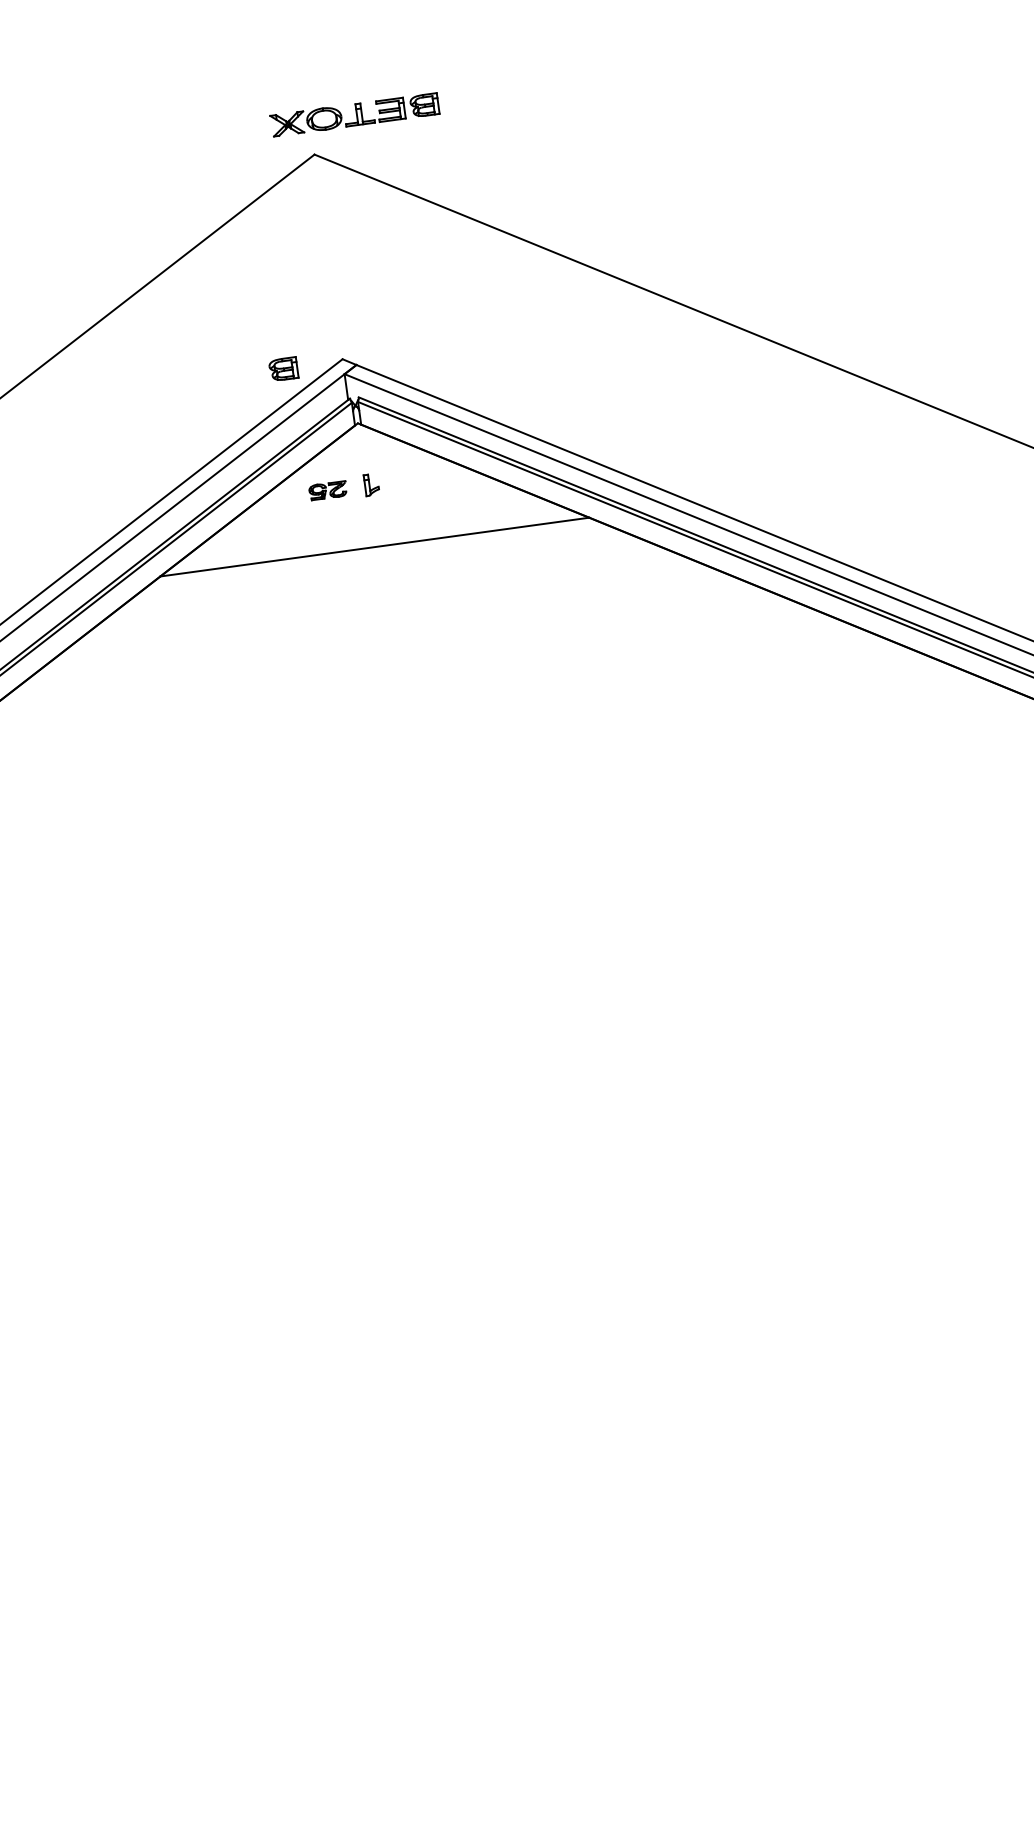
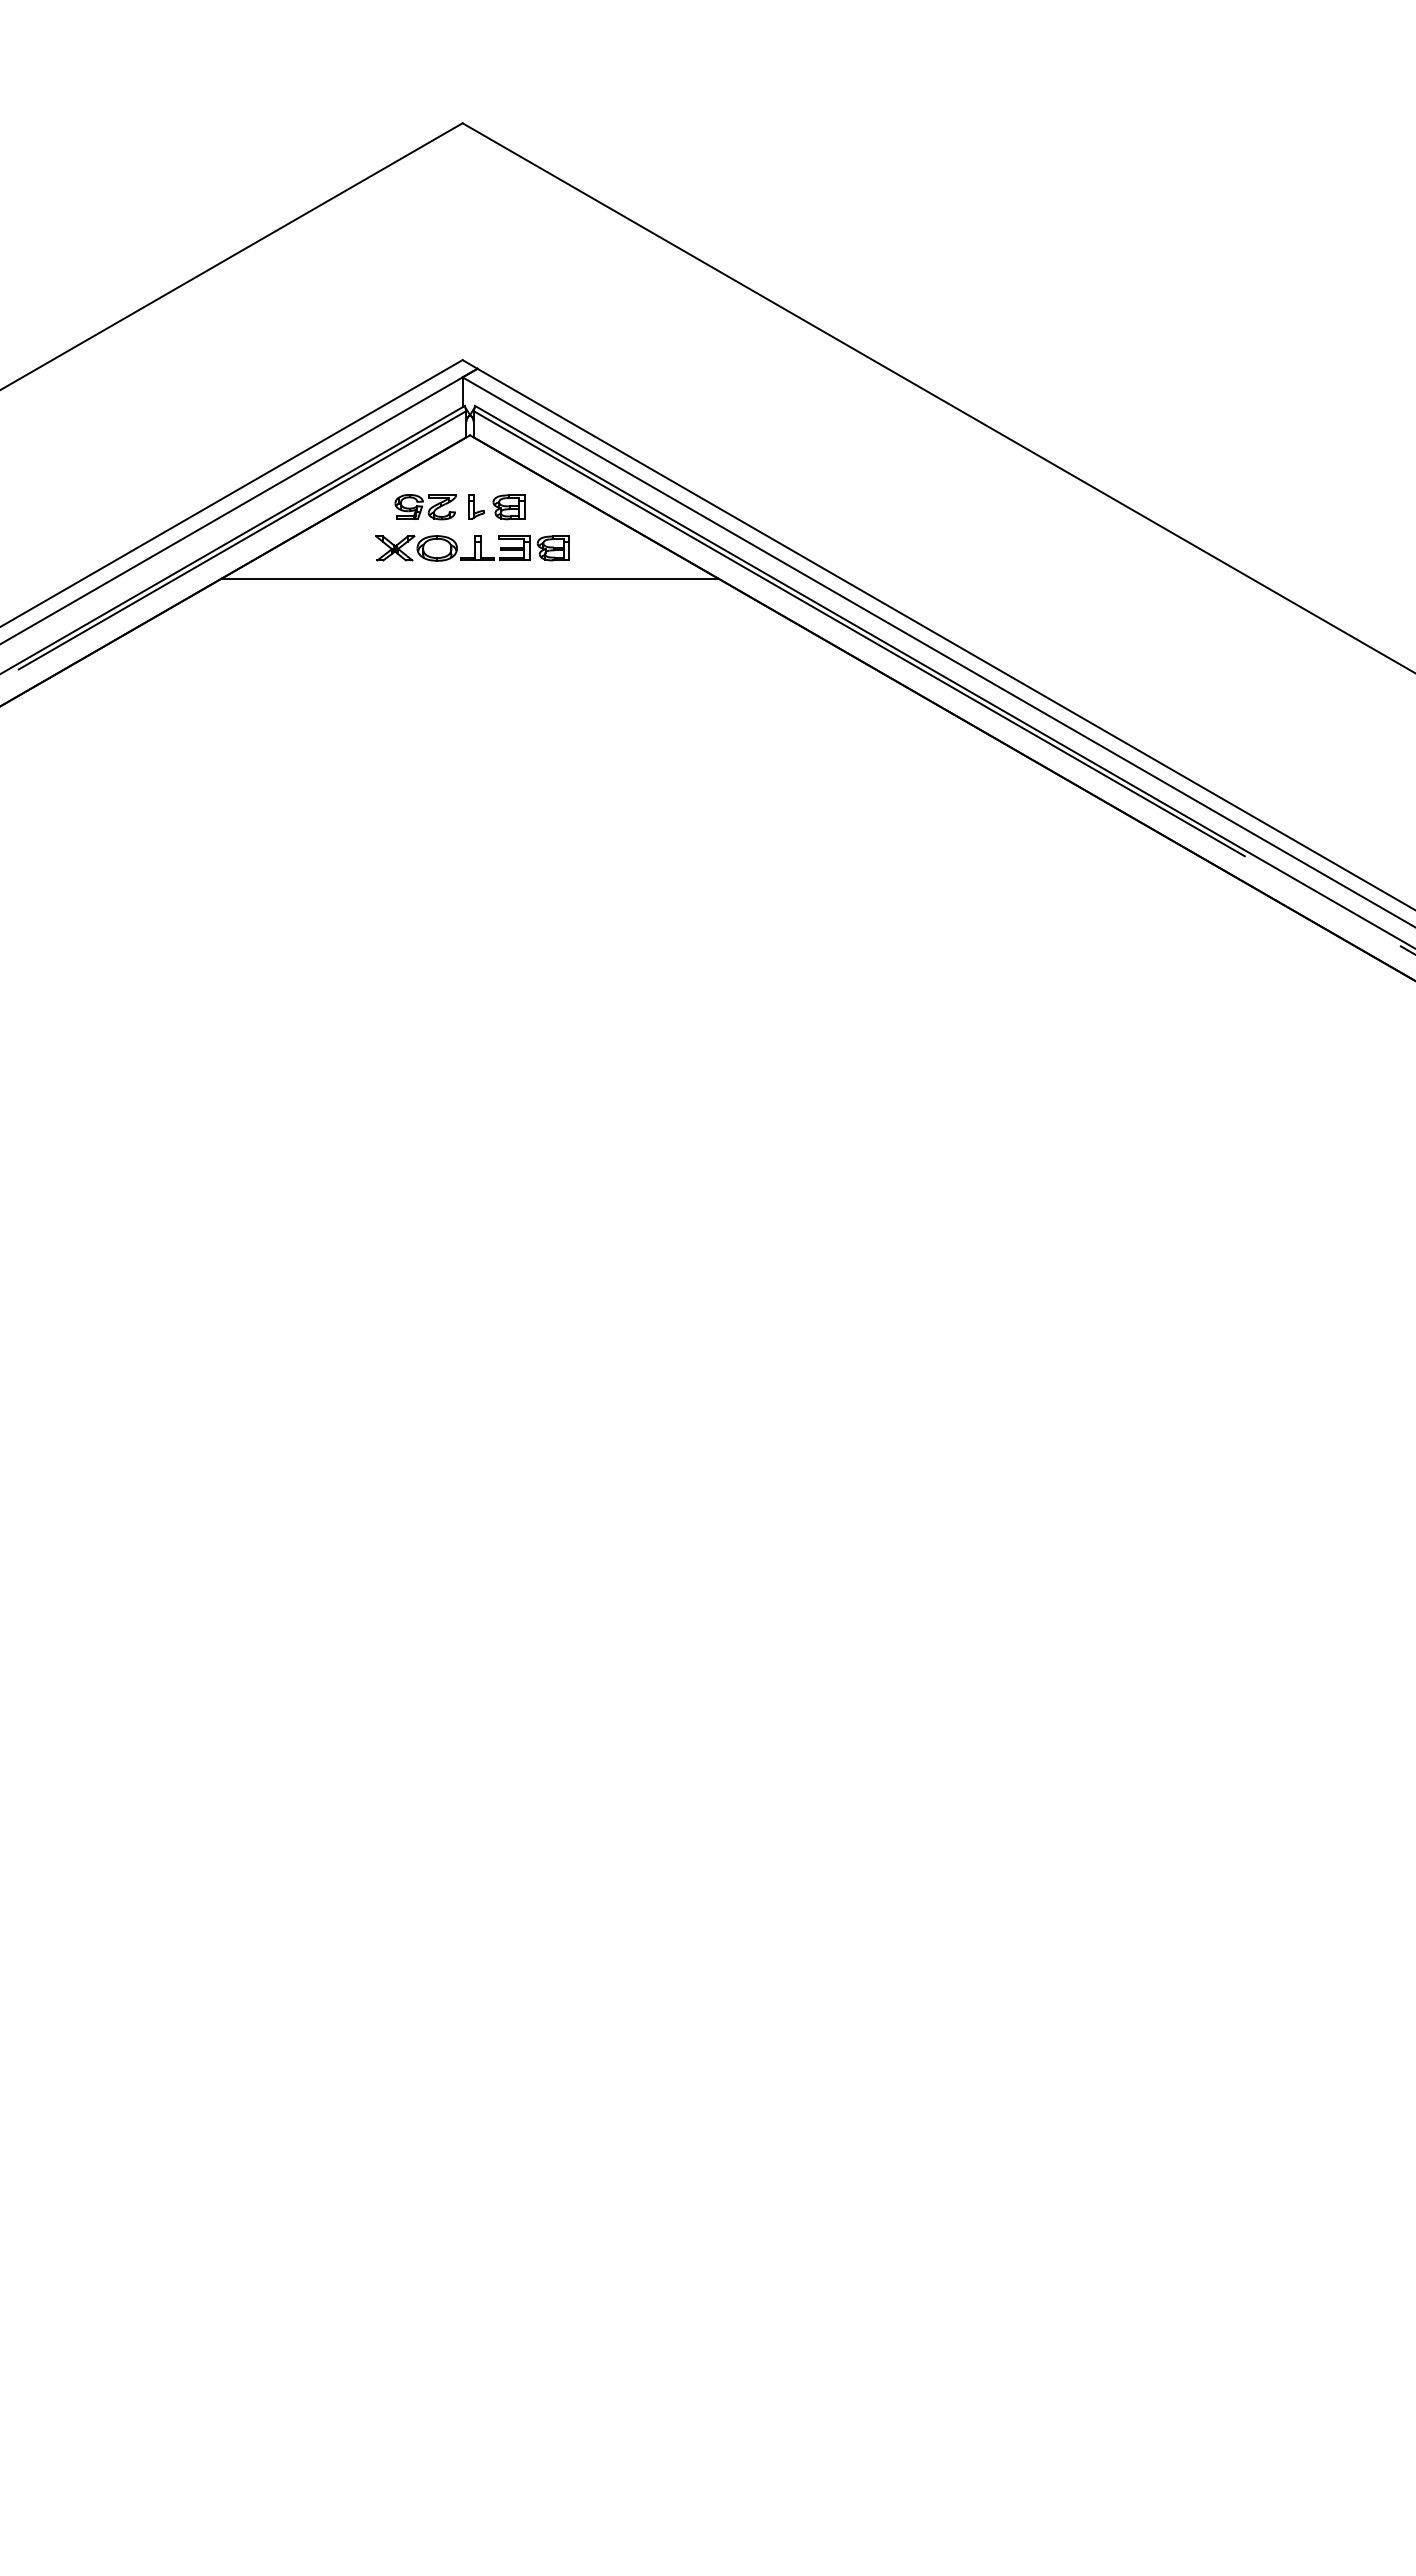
part: (354, 114) -> (472, 548), moved
part: (283, 369) -> (508, 507), moved
part: (327, 490) -> (425, 507), size x1.43

